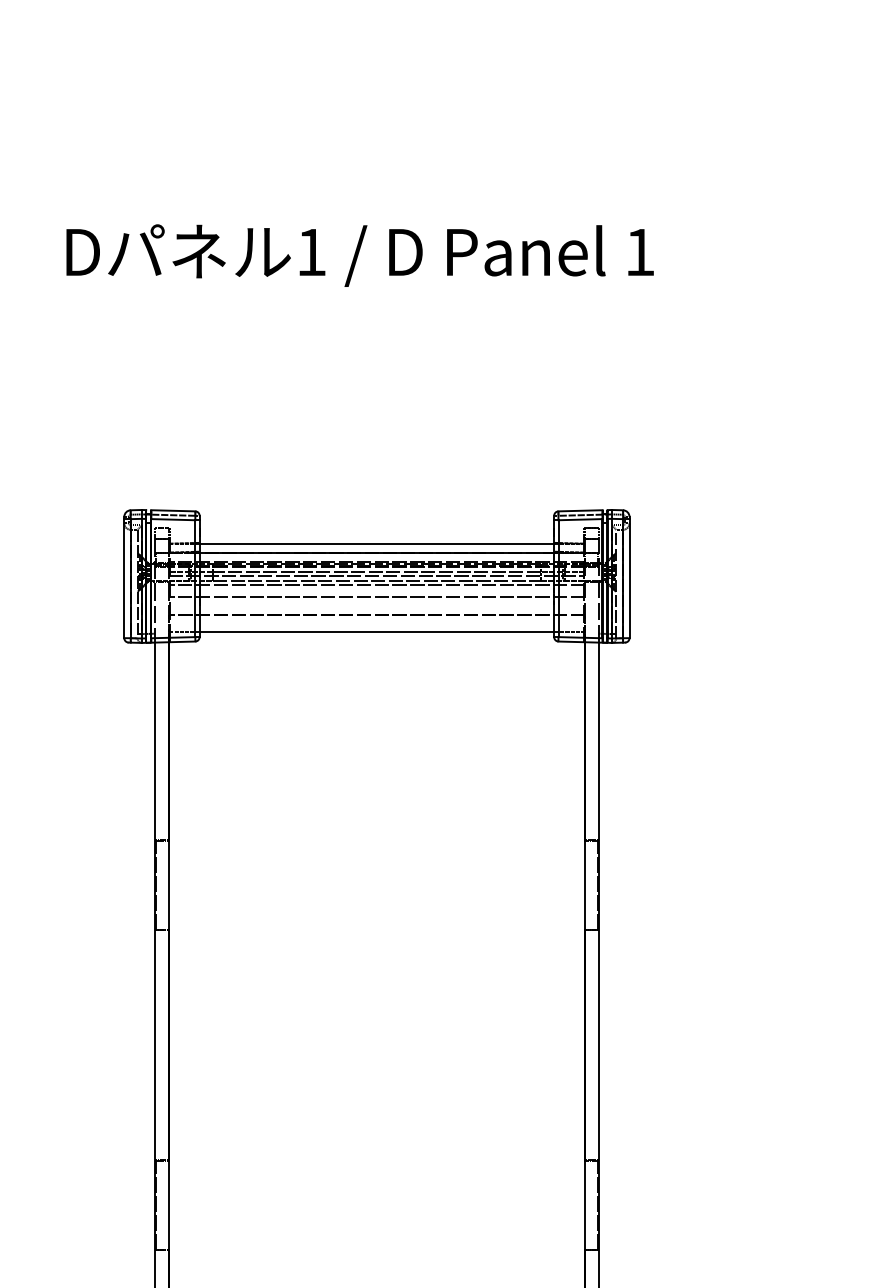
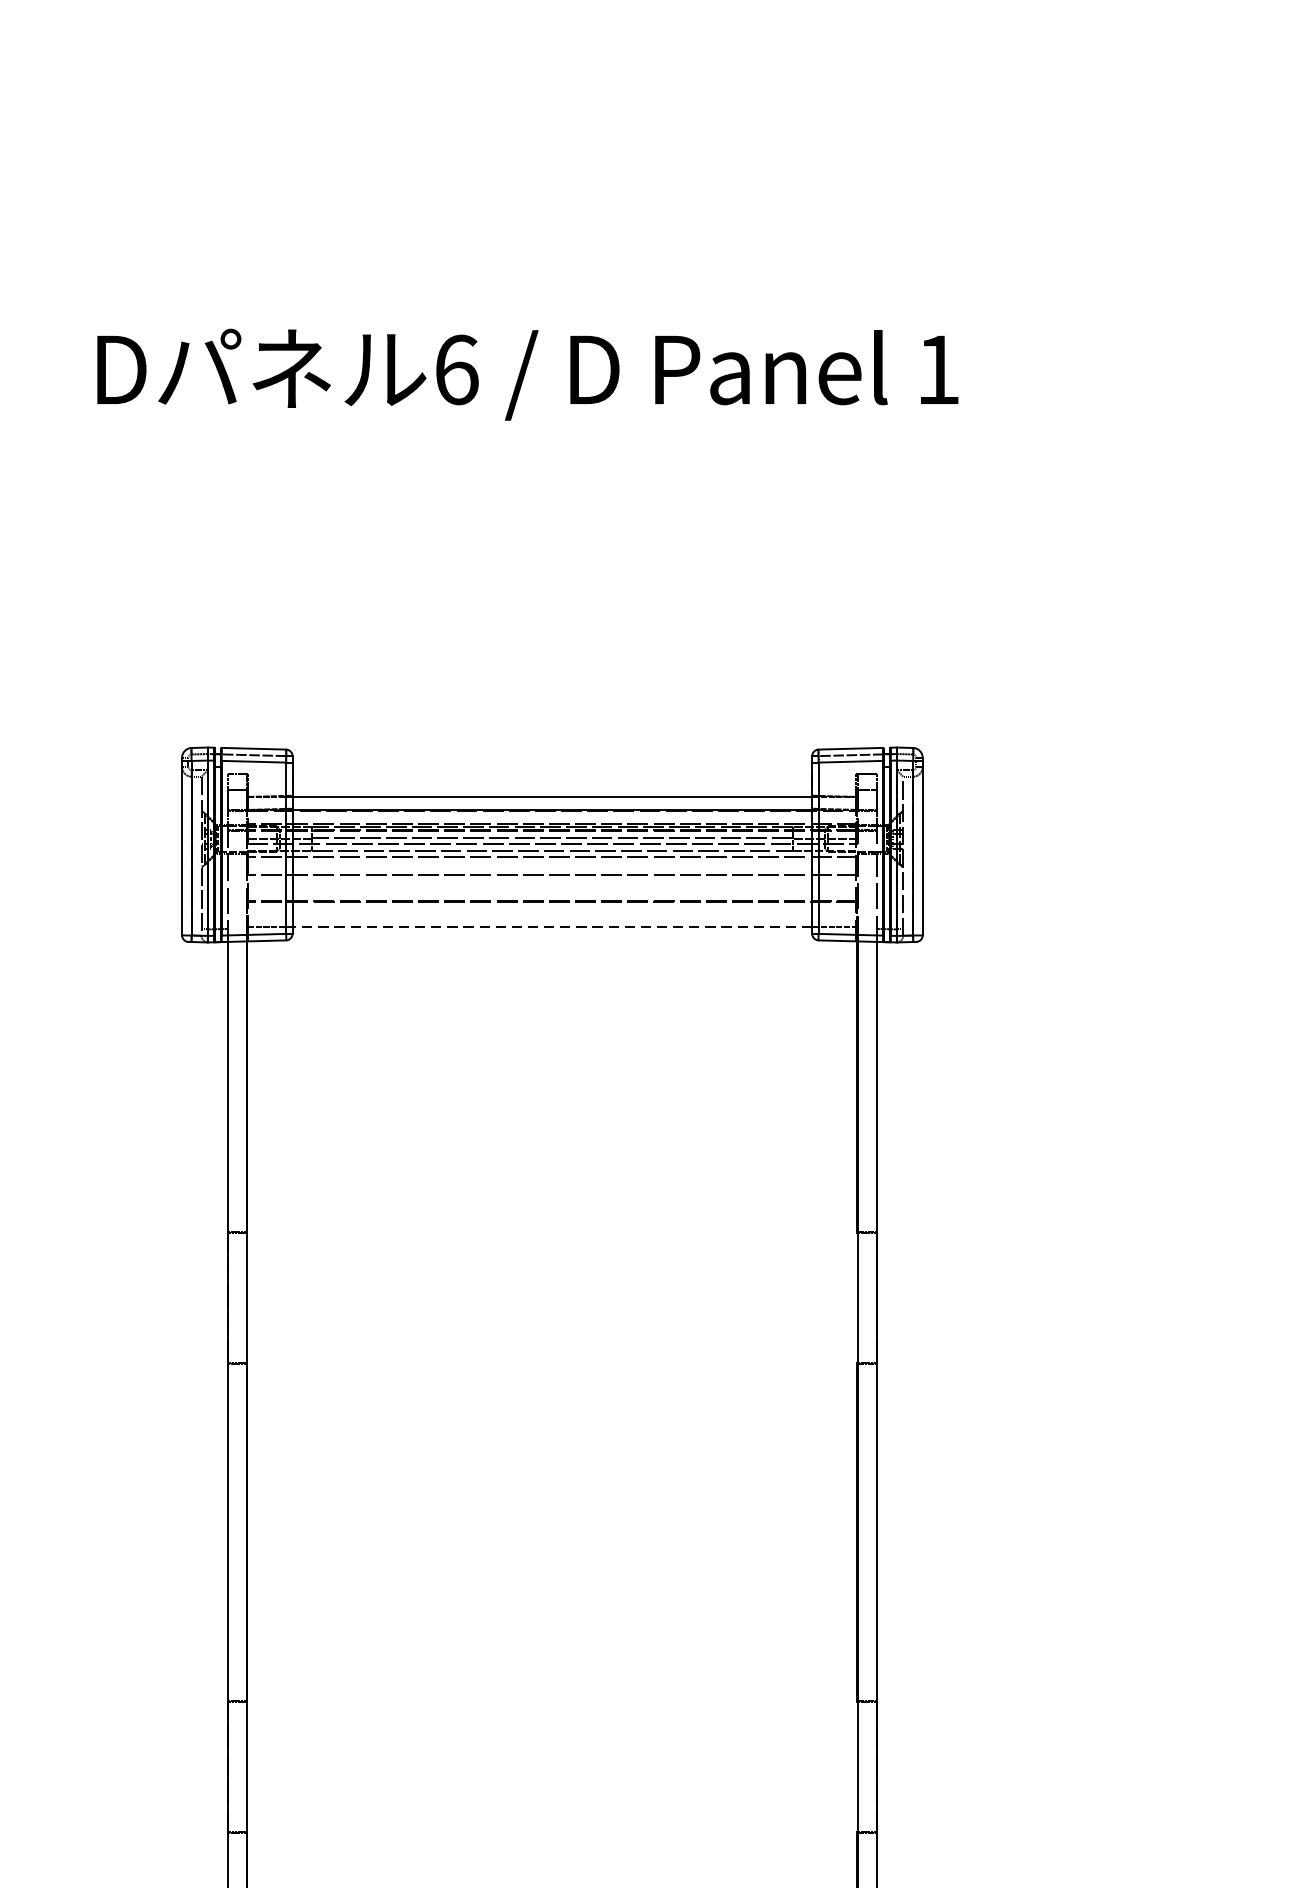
text: (311, 252) -> (456, 370), 1 -> 6
line: (376, 632) -> (551, 927), solid -> dashed

